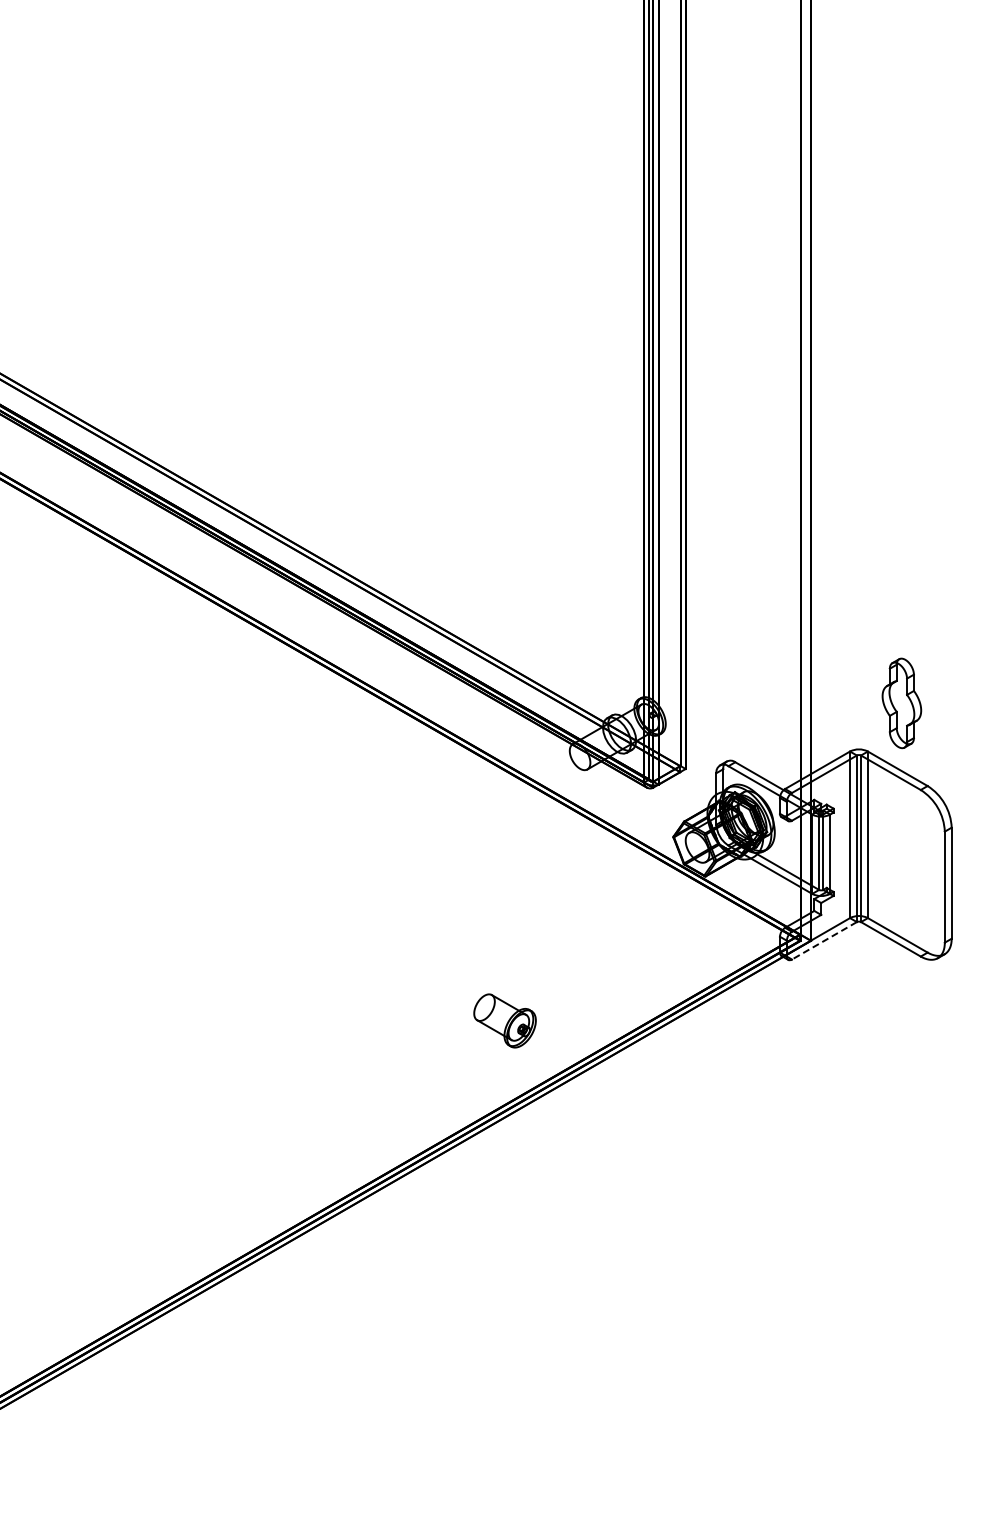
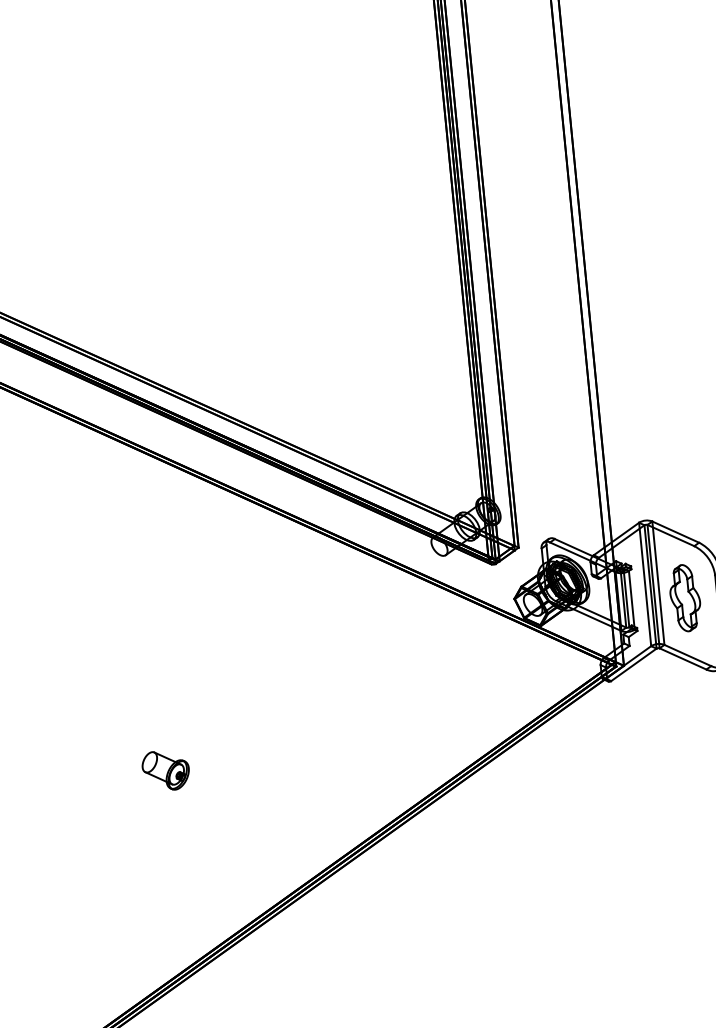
part: (901, 703) -> (684, 598), moved
line: (824, 941) -> (633, 665), dashed -> solid
part: (504, 1020) -> (165, 770), moved

